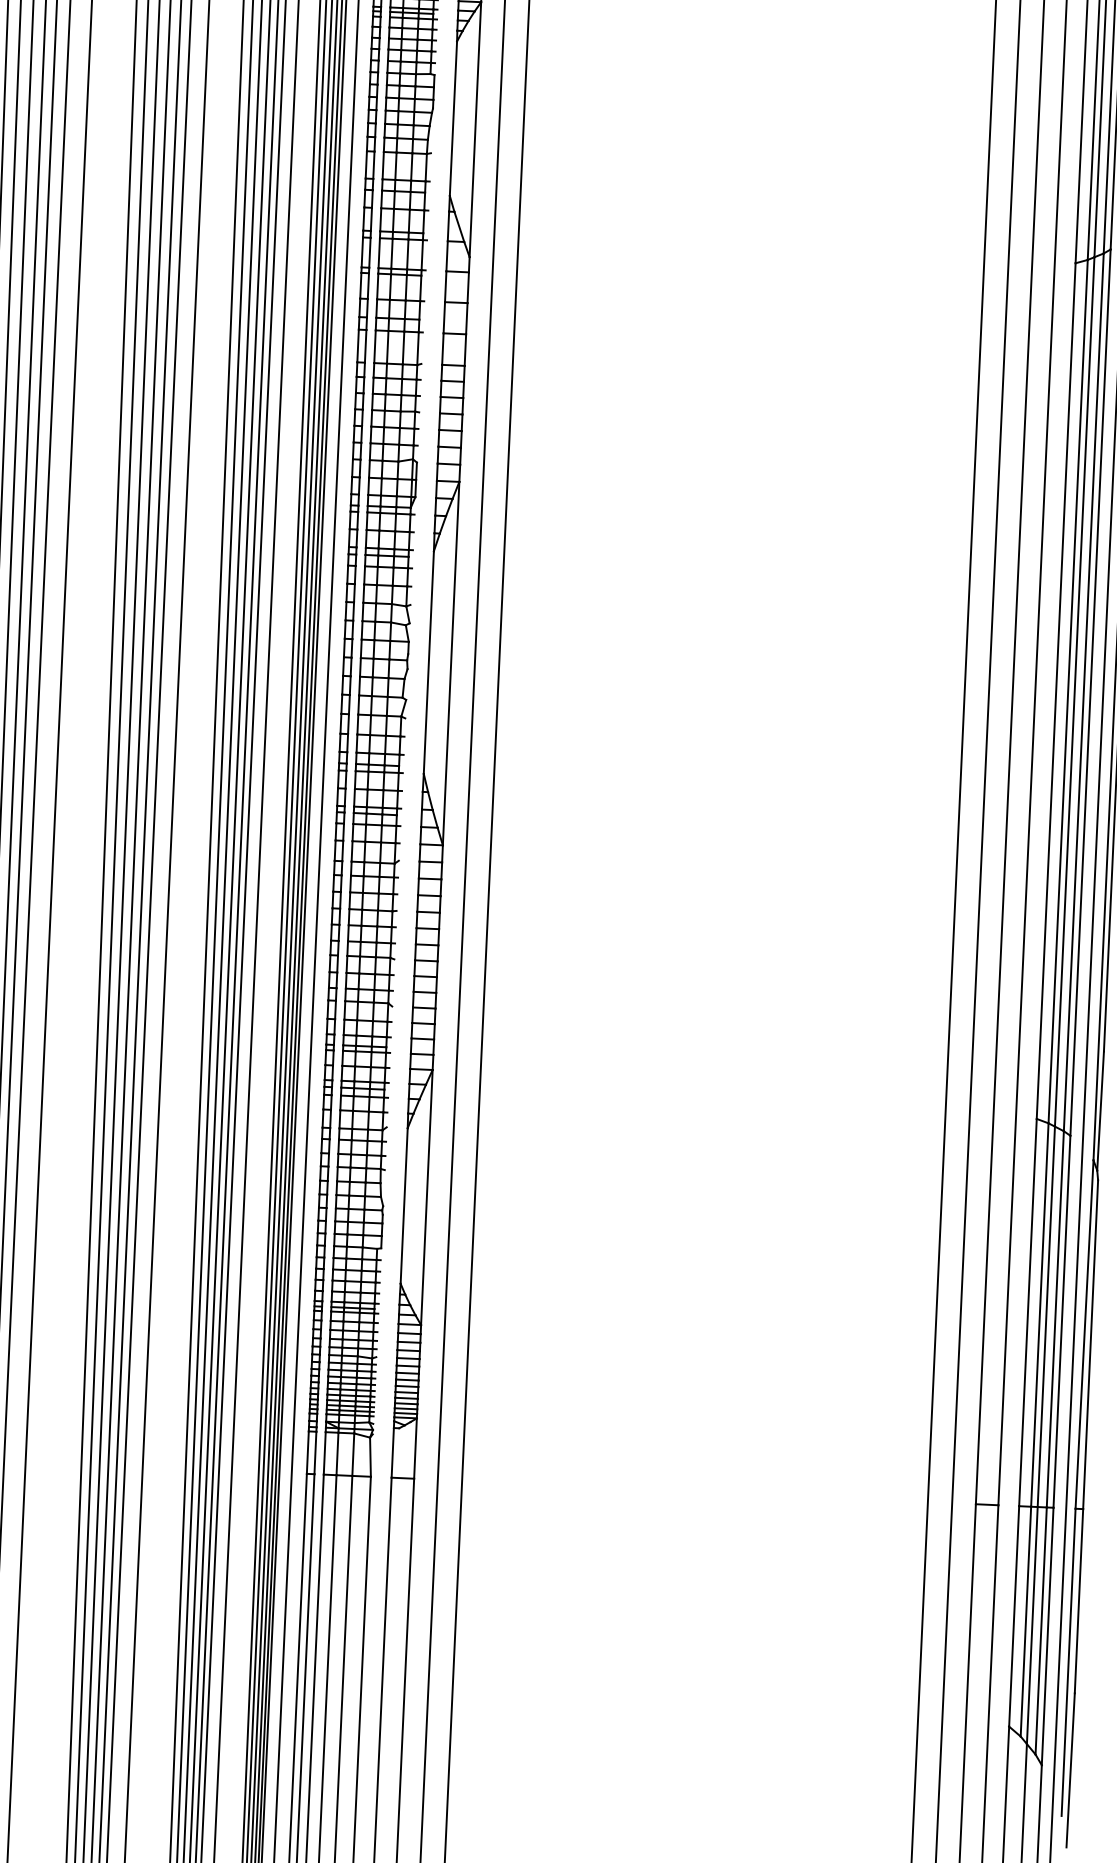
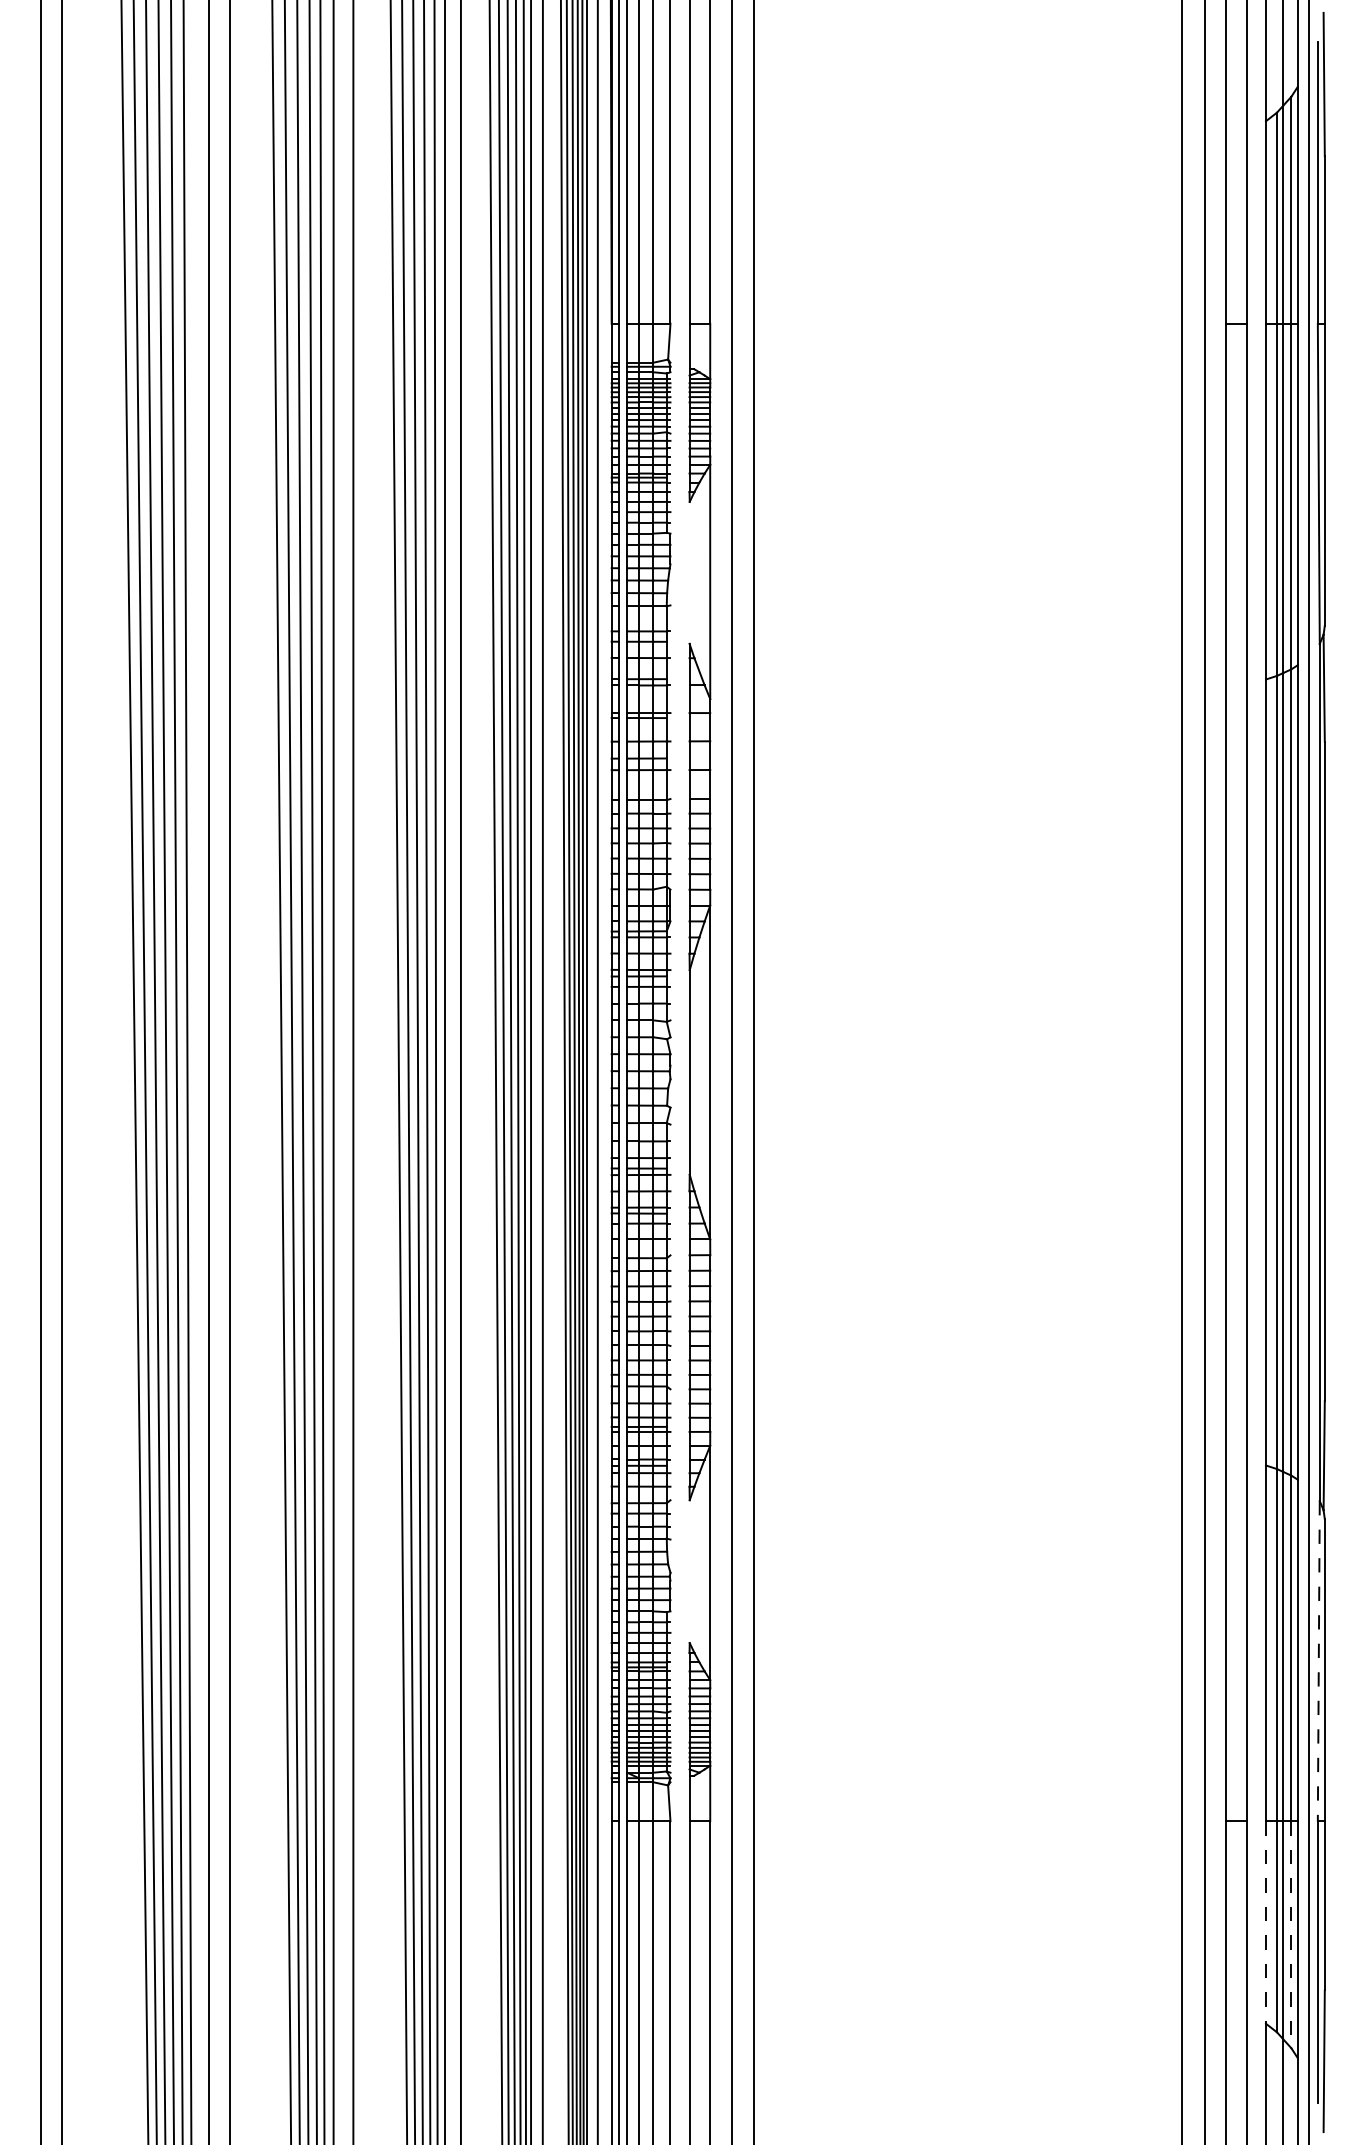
line: (453, 118) -> (689, 572), removed
line: (403, 1205) -> (689, 1571), removed
line: (1084, 1334) -> (1318, 1661), solid -> dashed
line: (1014, 1617) -> (1266, 1923), solid -> dashed
line: (1041, 1631) -> (1291, 1935), solid -> dashed

